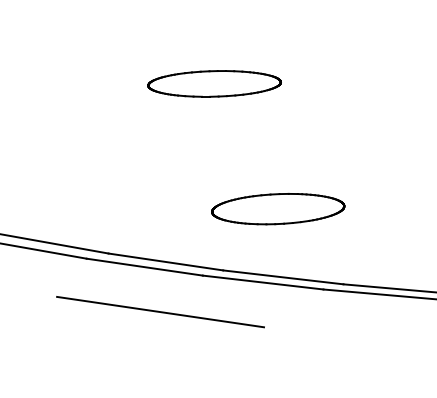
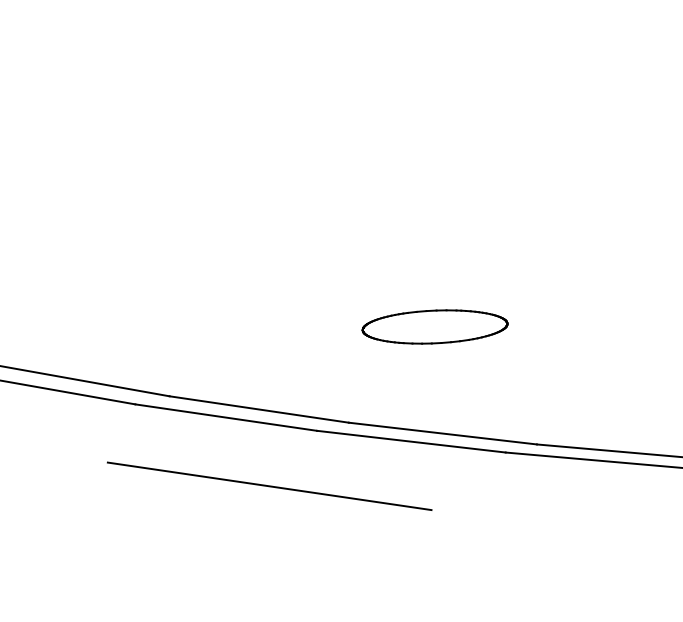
part: (214, 83) -> (335, 130), removed
part: (278, 209) -> (435, 327), size x0.7
line: (160, 312) -> (269, 486), moved

